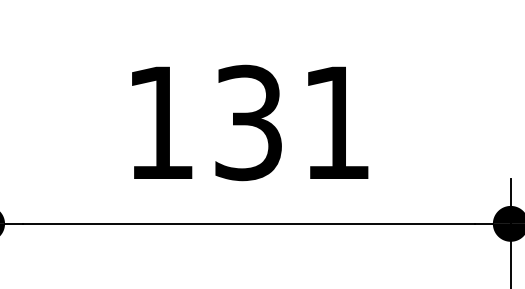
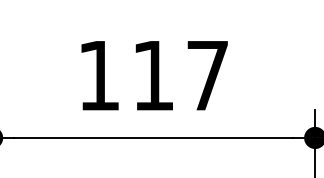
text: (292, 122) -> (180, 75), 131 -> 117

